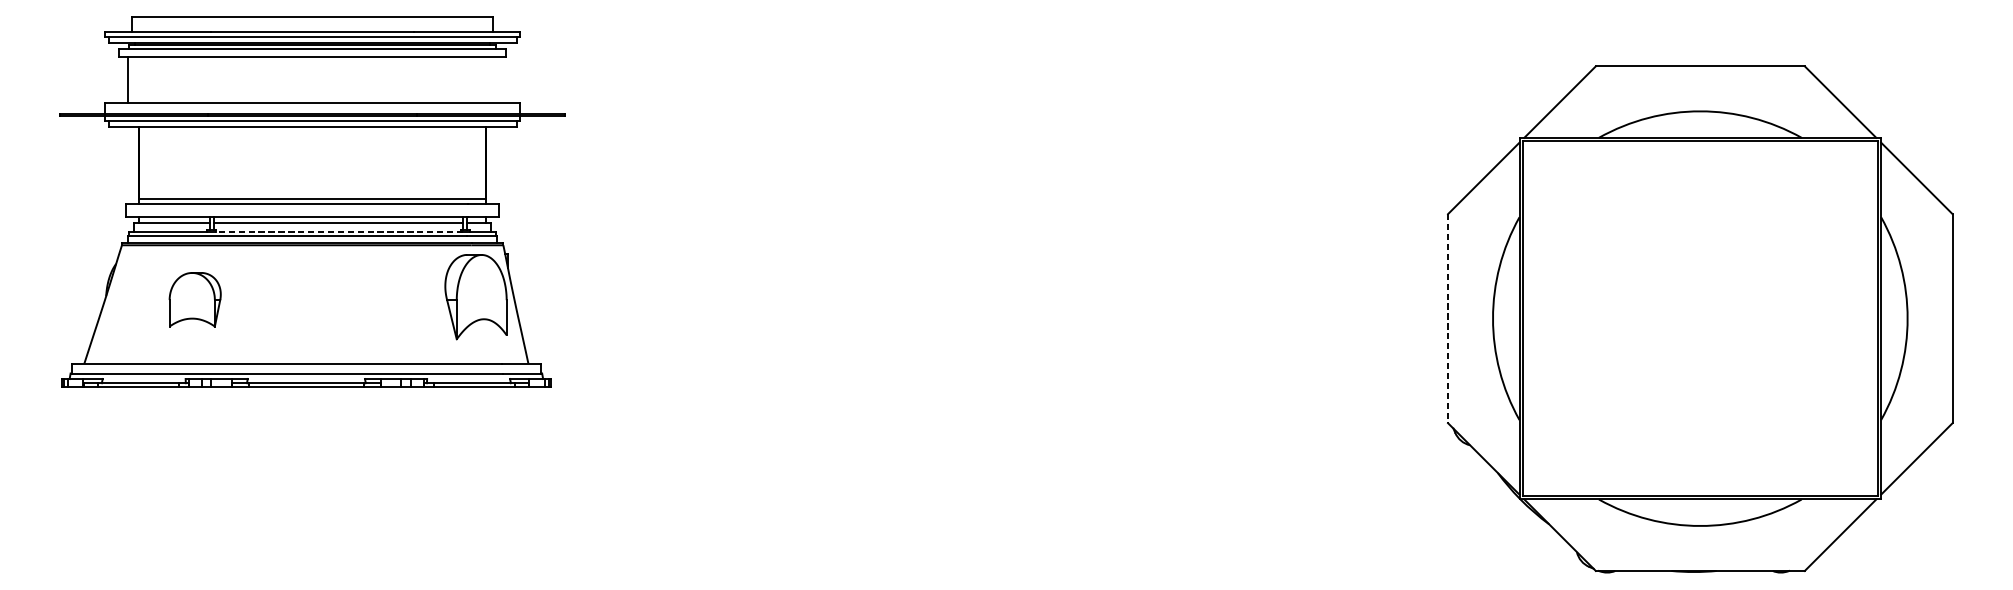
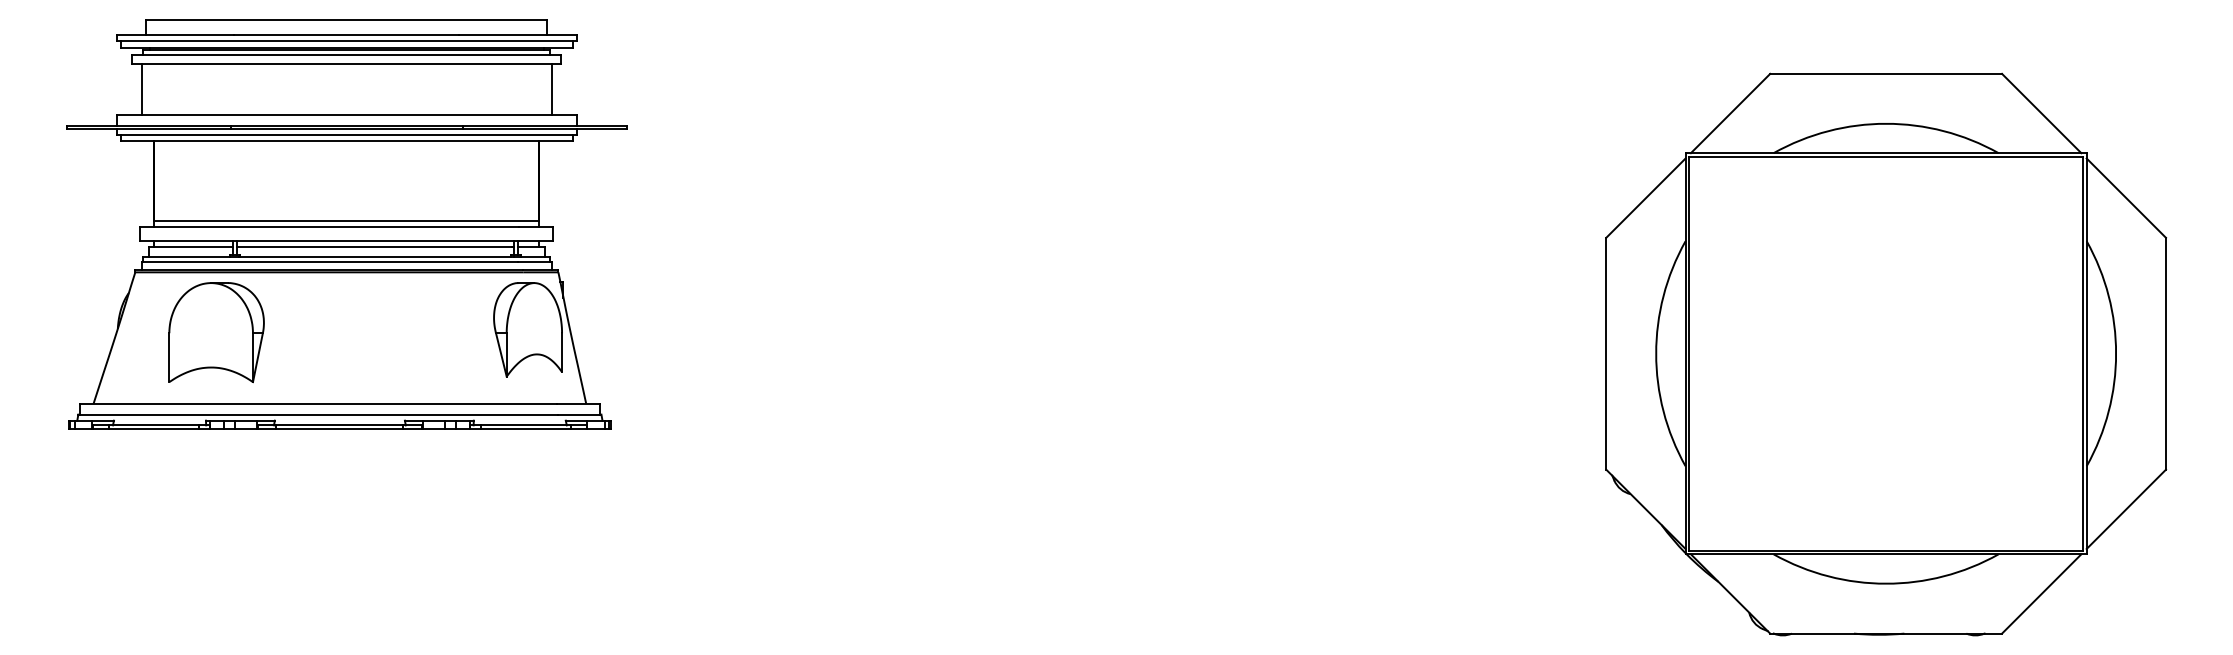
line: (498, 79) -> (552, 88), added
line: (338, 231) -> (375, 257), dashed -> solid
part: (195, 299) -> (216, 332), size x1.67
line: (1448, 318) -> (1606, 353), dashed -> solid

